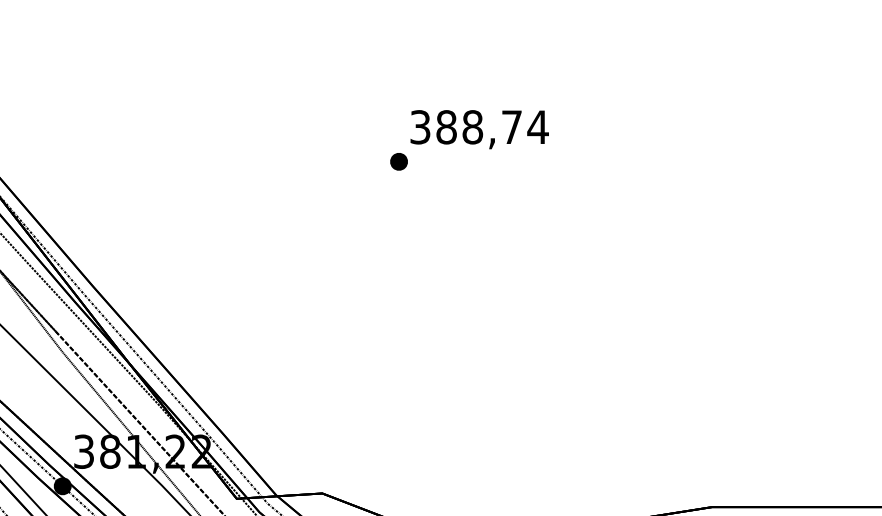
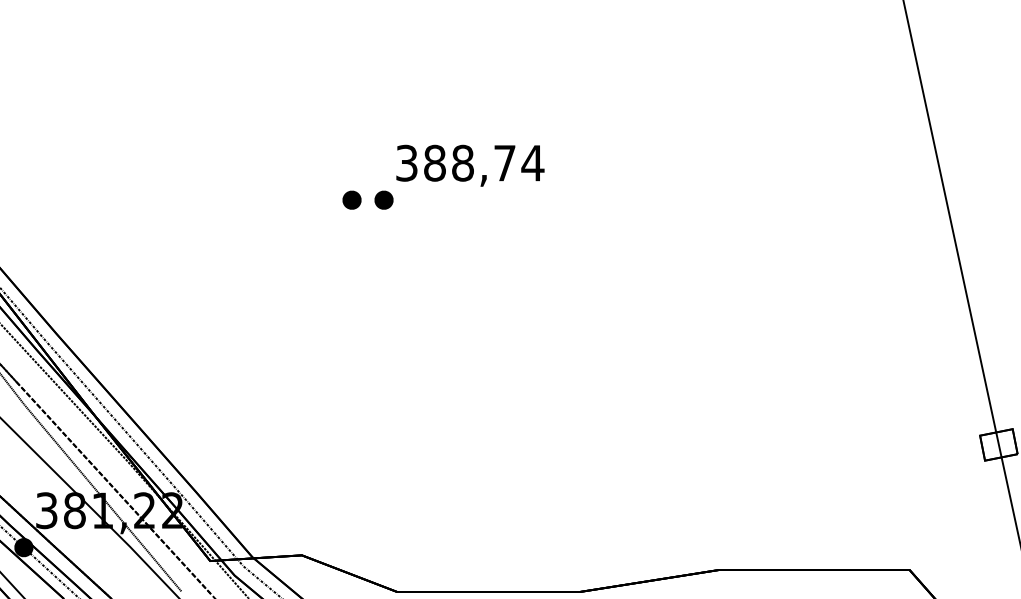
part: (368, 161) -> (351, 199), added

